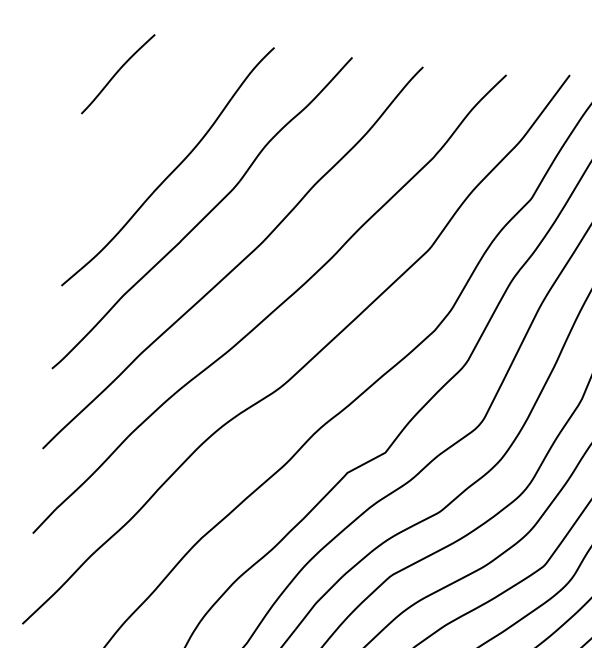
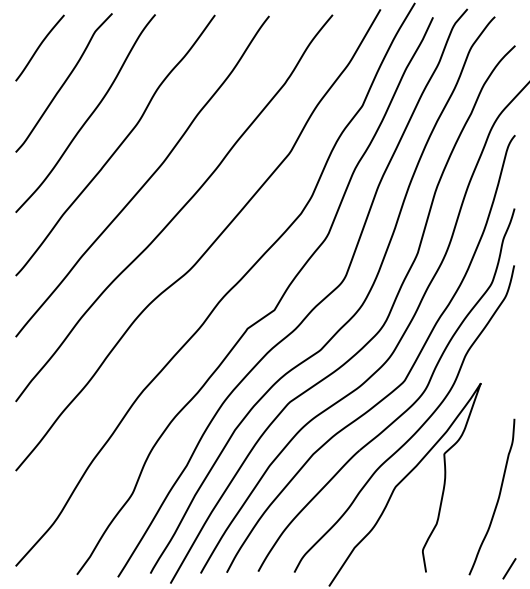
curve: (143, 122) -> (63, 82), added

